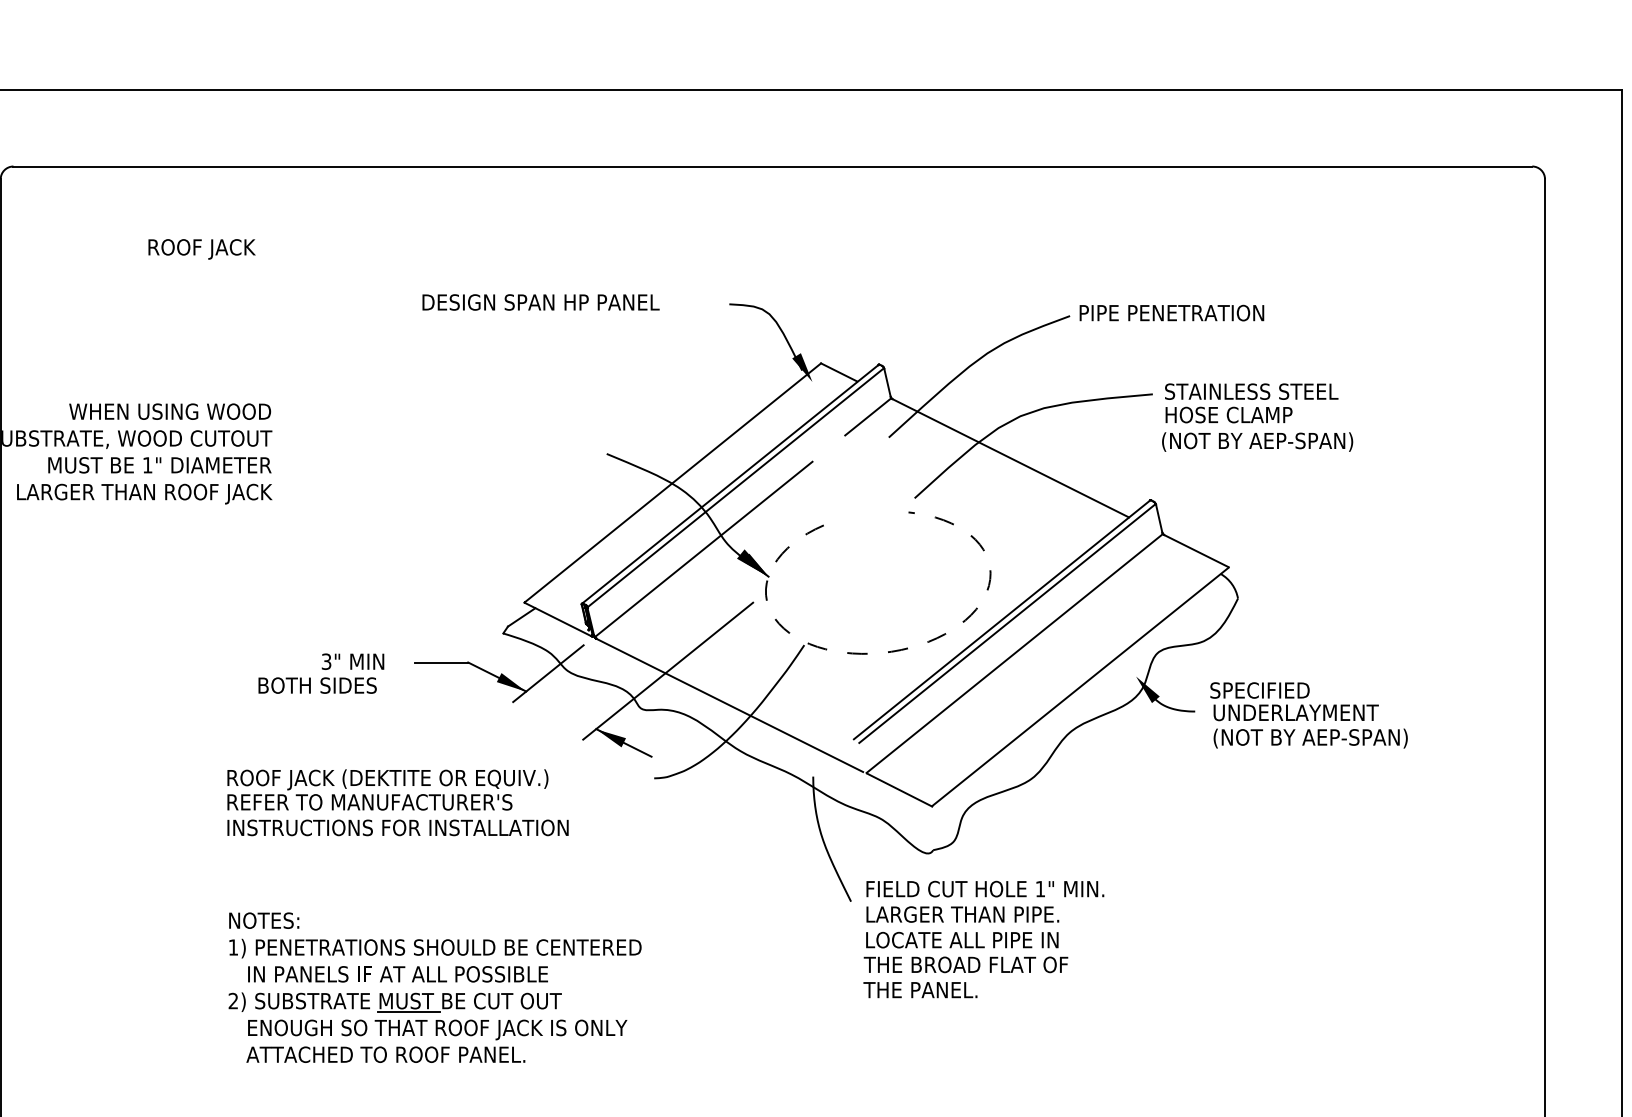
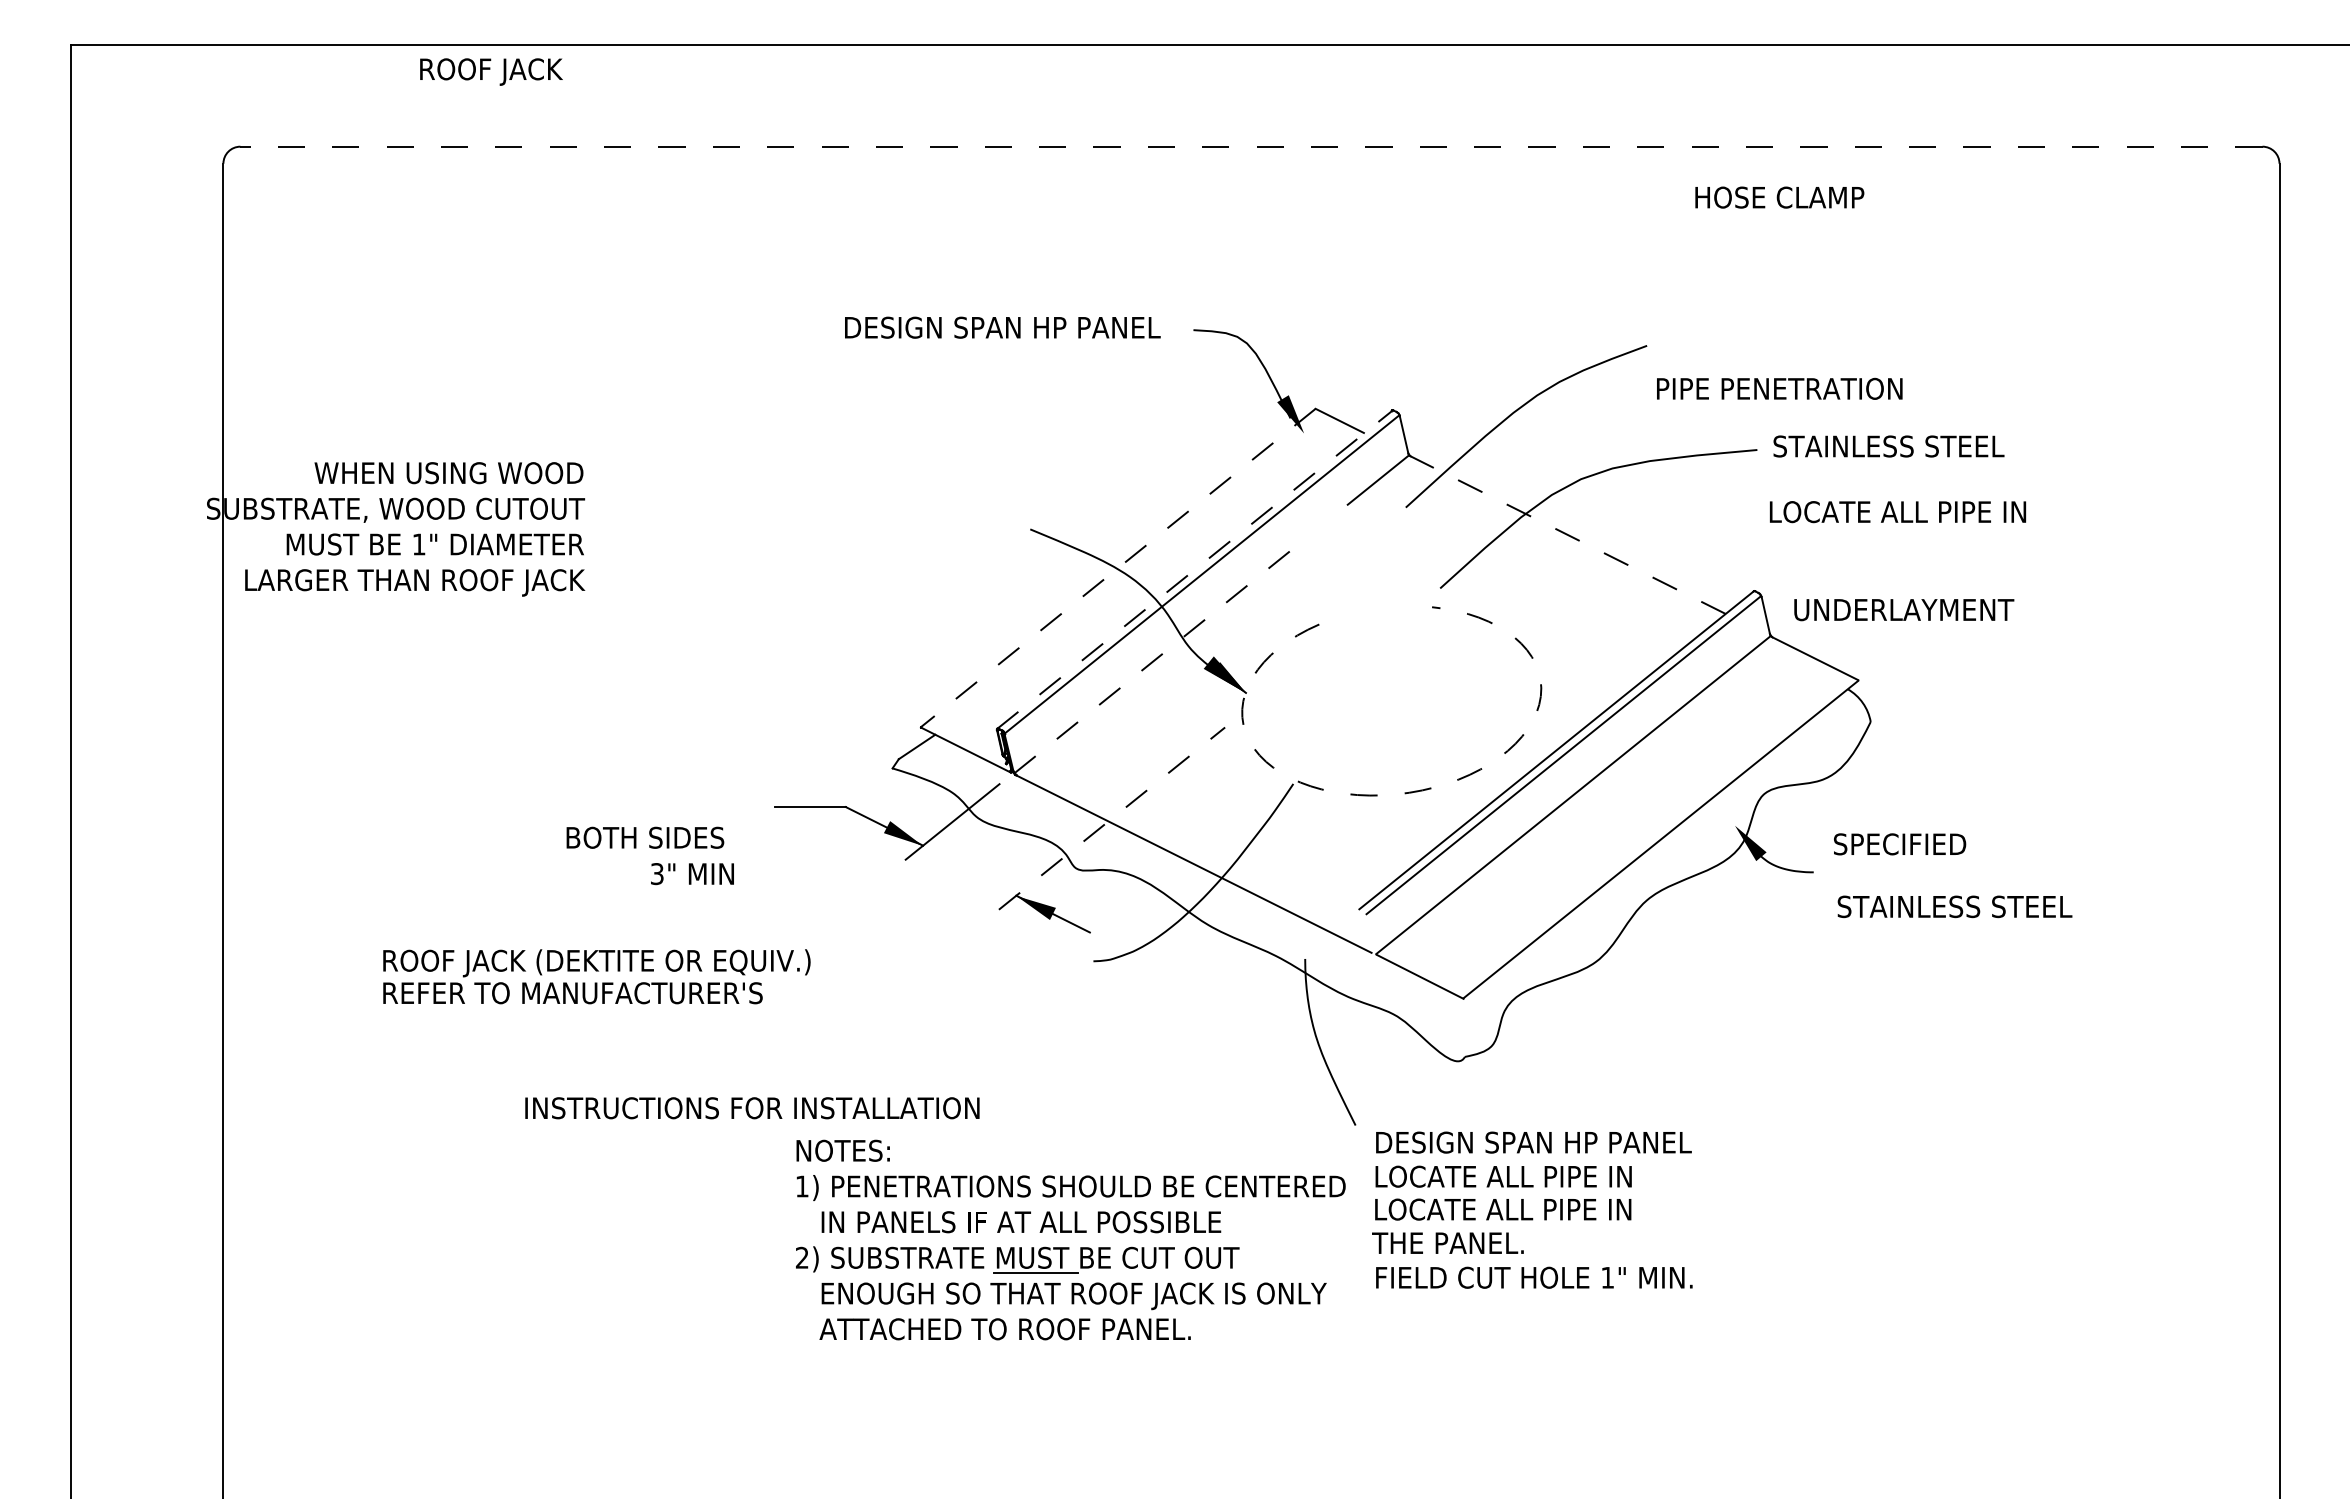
line: (772, 166) -> (1250, 146), solid -> dashed
text: (202, 248) -> (491, 71), moved
text: (540, 302) -> (1002, 327), moved
text: (1171, 312) -> (1779, 388), moved
text: (1228, 414) -> (1779, 197), moved
text: (1258, 442) -> (1897, 513), (NOT BY AEP-SPAN) -> LOCATE ALL PIPE IN
line: (1011, 458) -> (1568, 535), solid -> dashed
line: (672, 483) -> (1117, 568), solid -> dashed
line: (730, 484) -> (1195, 569), solid -> dashed
line: (703, 549) -> (1159, 656), solid -> dashed
text: (353, 662) -> (692, 874), moved
line: (668, 671) -> (1112, 818), solid -> dashed
text: (1296, 713) -> (1904, 610), moved
text: (1309, 738) -> (1966, 908), (NOT BY AEP-SPAN) -> STAINLESS STEEL
text: (387, 789) -> (596, 976), moved
text: (398, 828) -> (752, 1108), moved
text: (985, 888) -> (1534, 1277), moved
text: (985, 914) -> (1534, 1142), LARGER THAN PIPE. -> DESIGN SPAN HP PANEL
text: (965, 964) -> (1508, 1209), THE BROAD FLAT OF -> LOCATE ALL PIPE IN
part: (434, 982) -> (1070, 1232), moved

